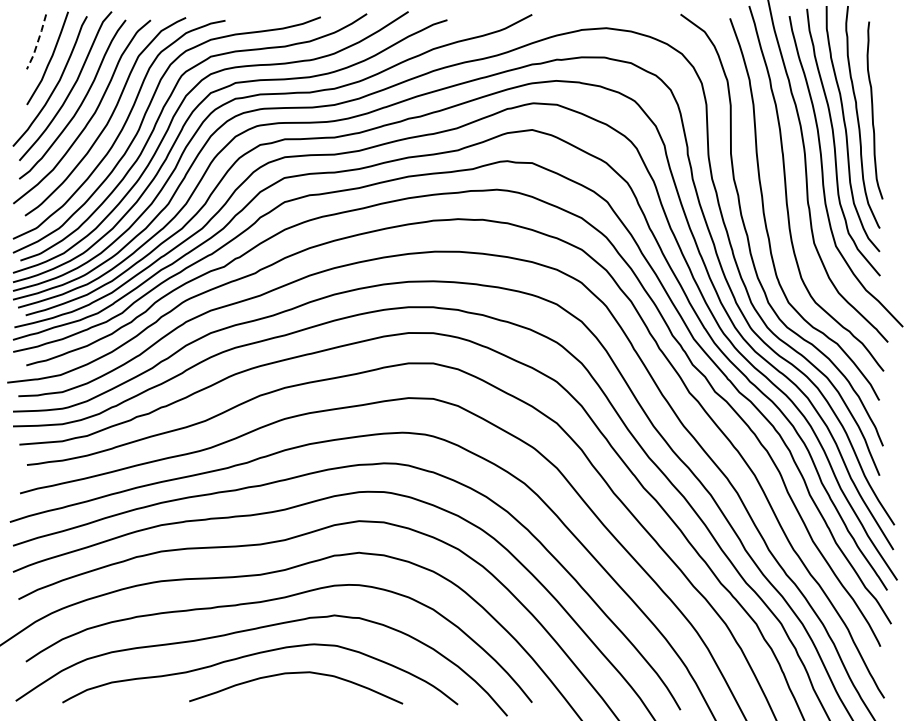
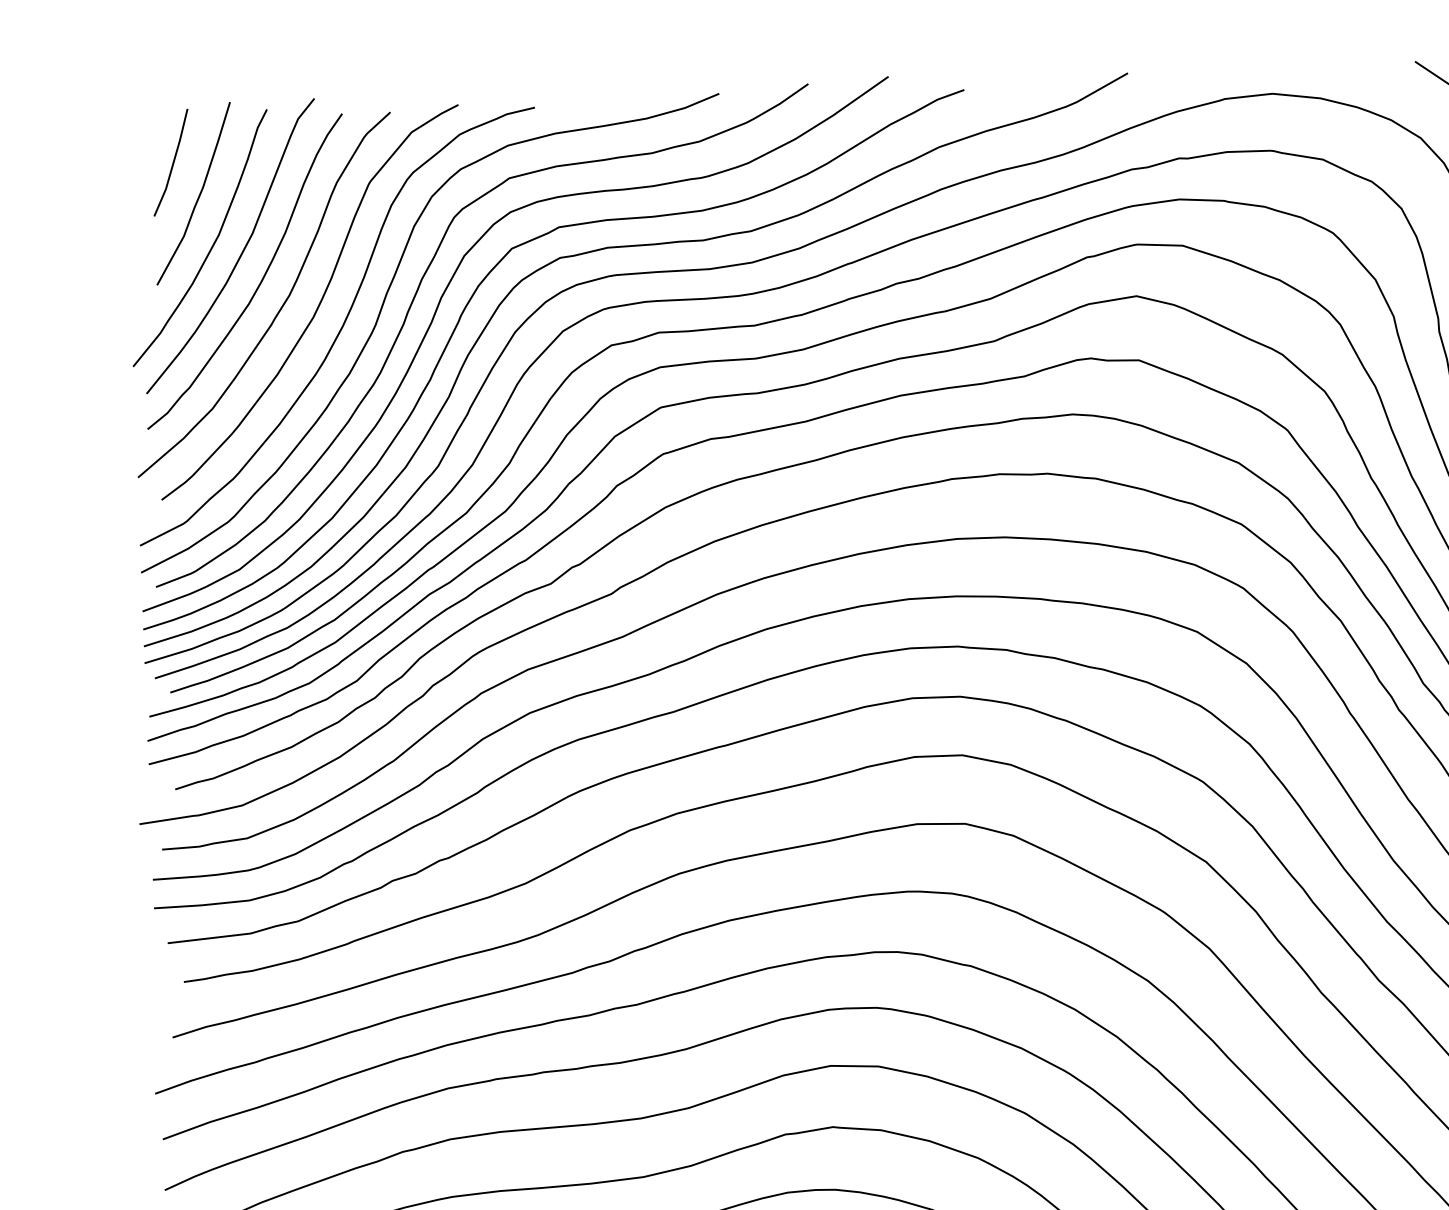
line: (37, 42) -> (172, 163), dashed -> solid

